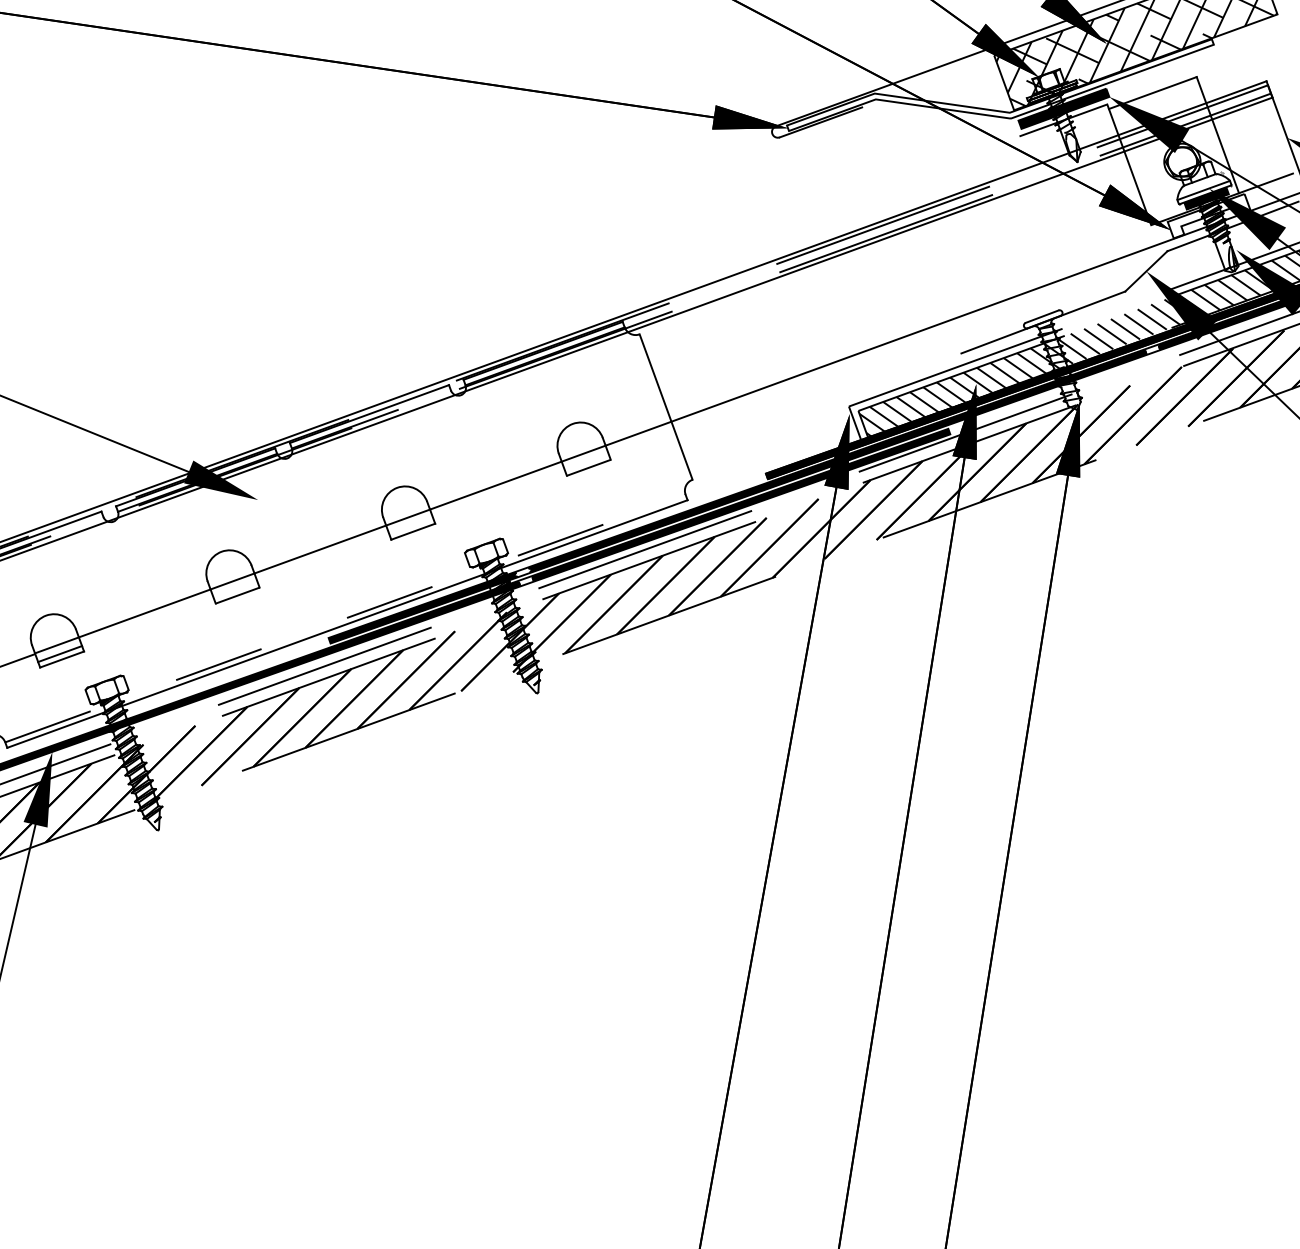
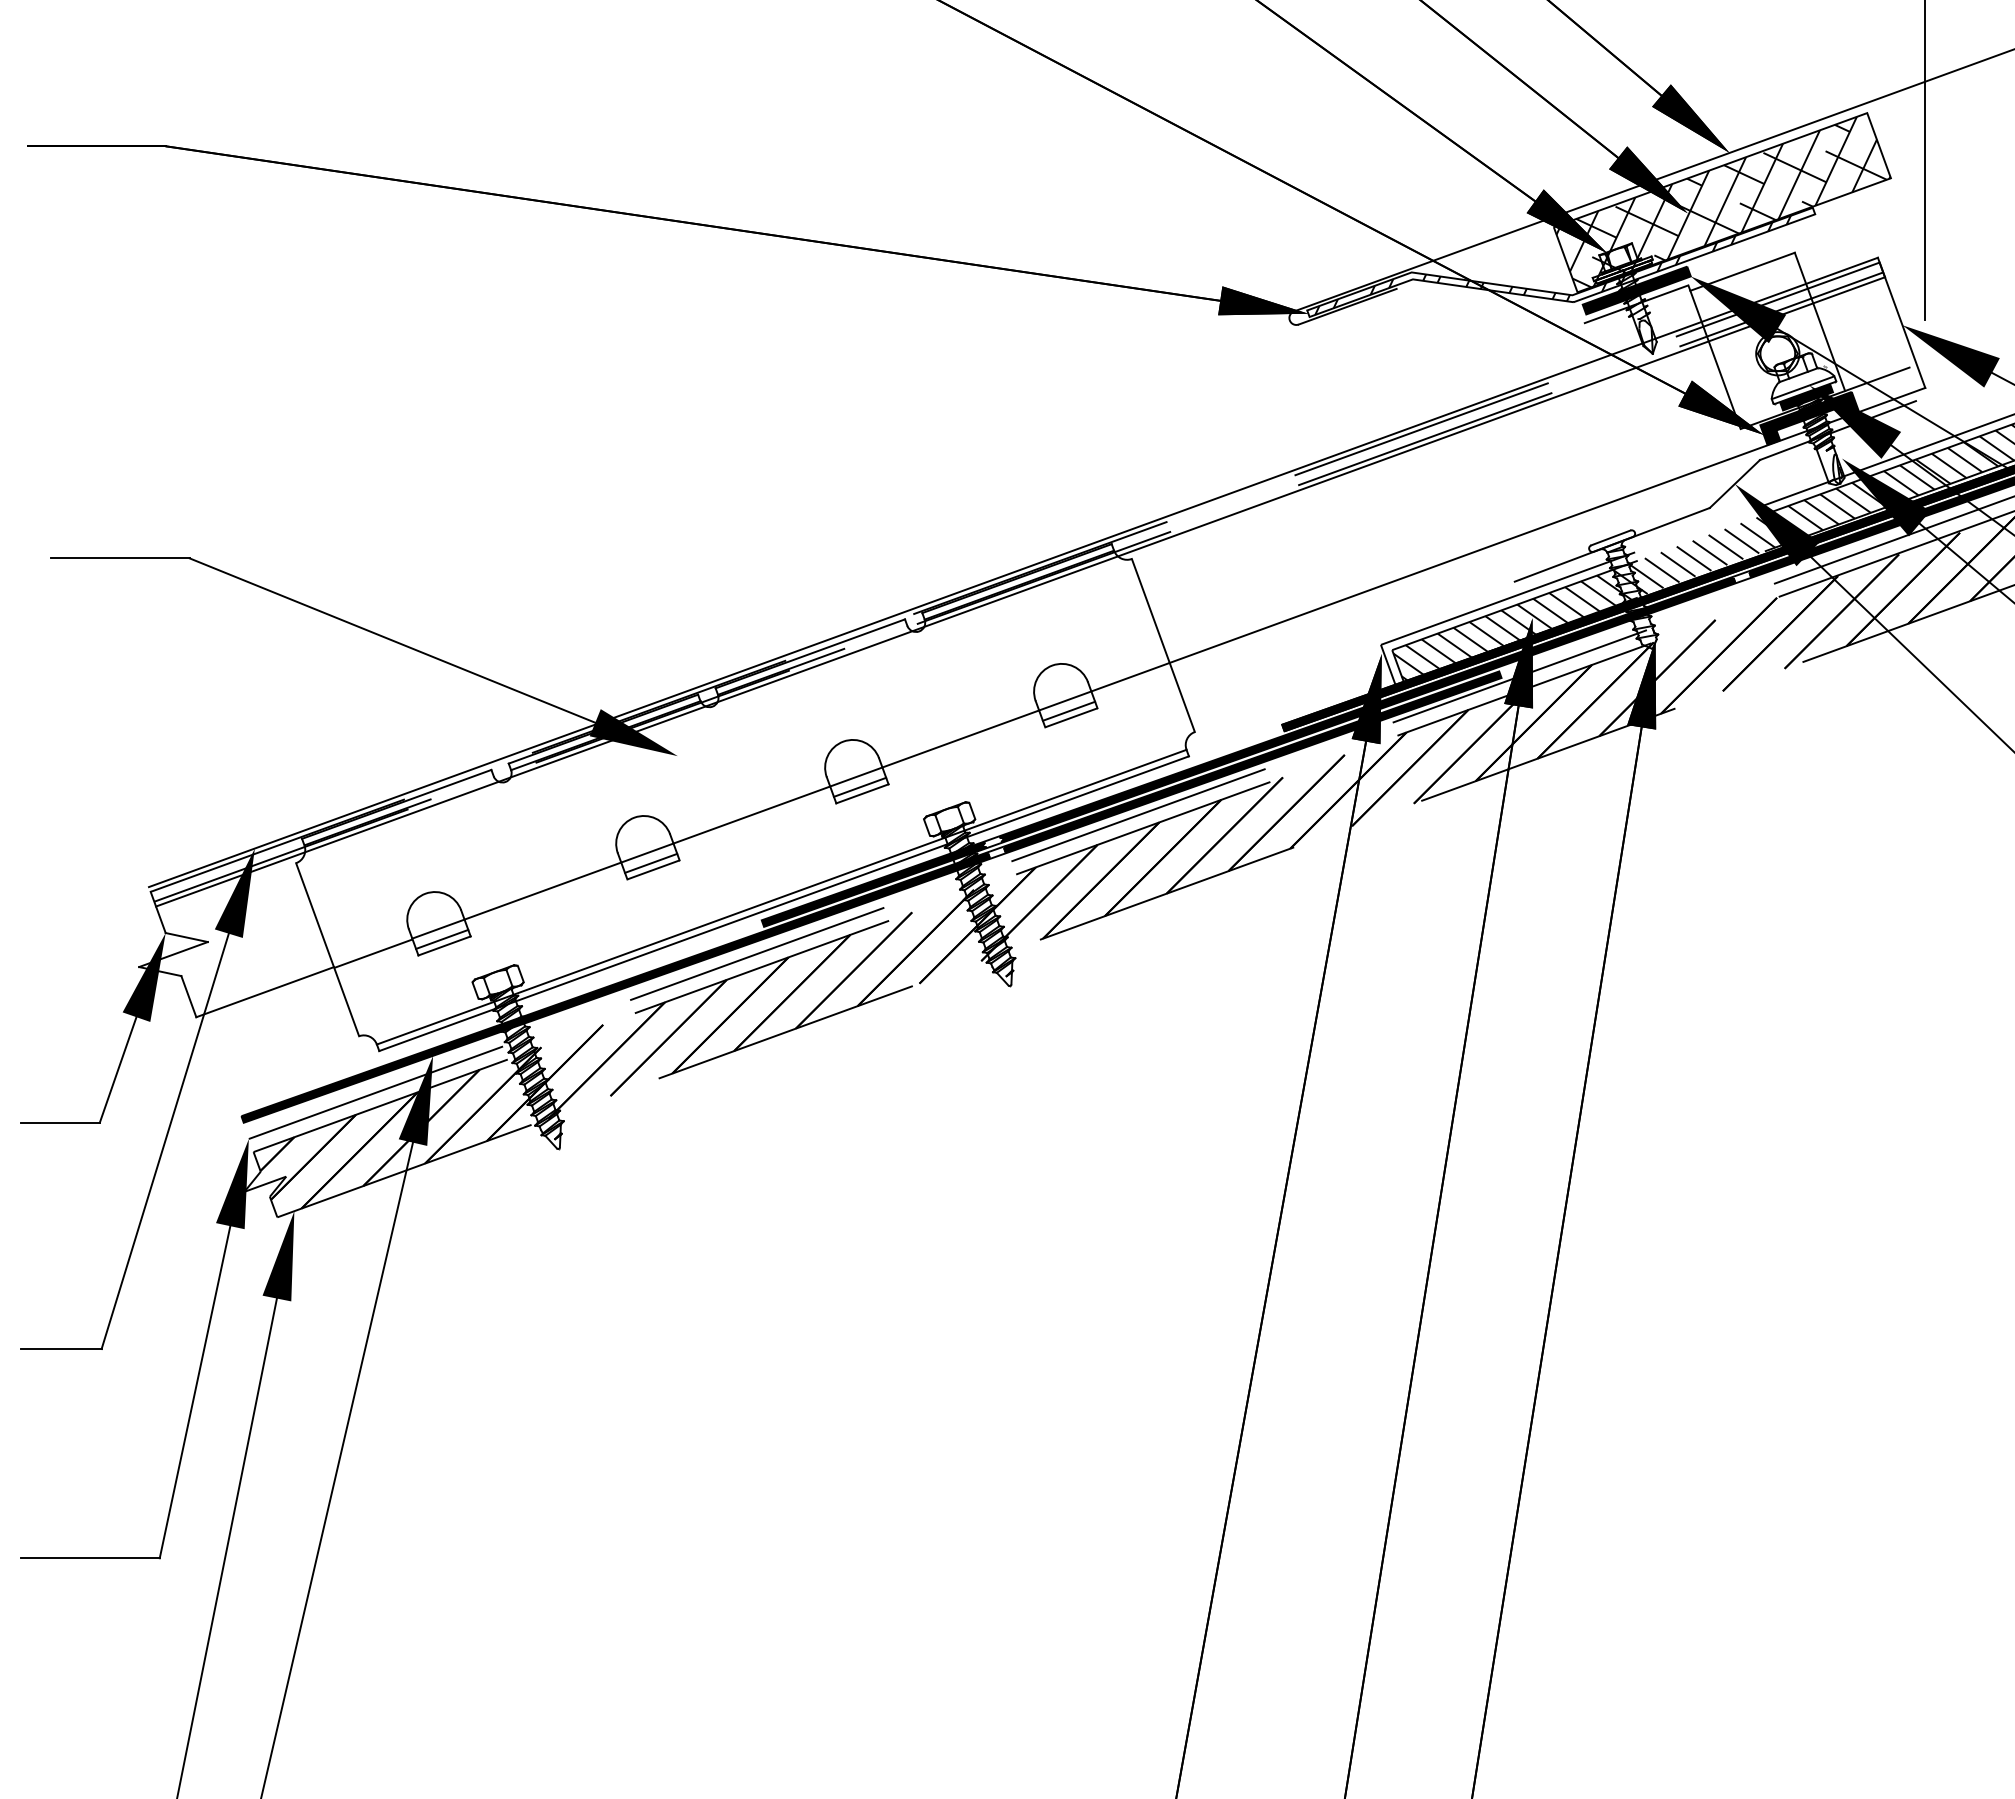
hatch: (993, 86) -> (1552, 264), added
fill: (1209, 215) -> (1809, 417), added
line: (586, 461) -> (1068, 710), added
line: (410, 525) -> (859, 786), added
line: (236, 589) -> (651, 862), added
line: (345, 618) -> (781, 897), dashed -> solid

